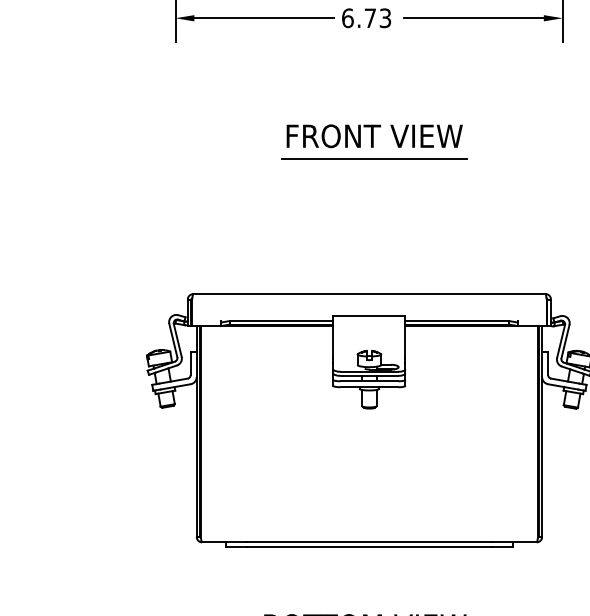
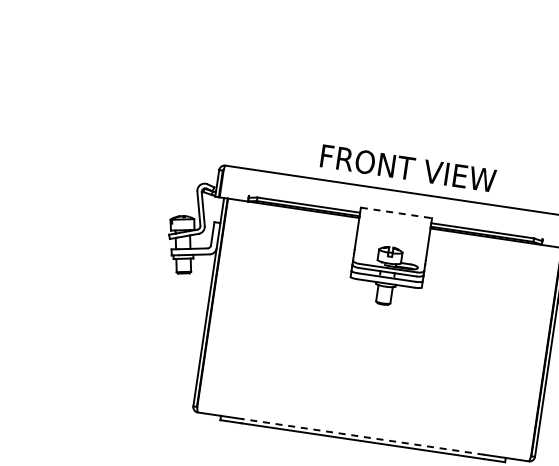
text: (374, 136) -> (408, 168), moved
line: (373, 159) -> (423, 58), removed
line: (369, 315) -> (396, 212), solid -> dashed
line: (368, 542) -> (362, 436), solid -> dashed

